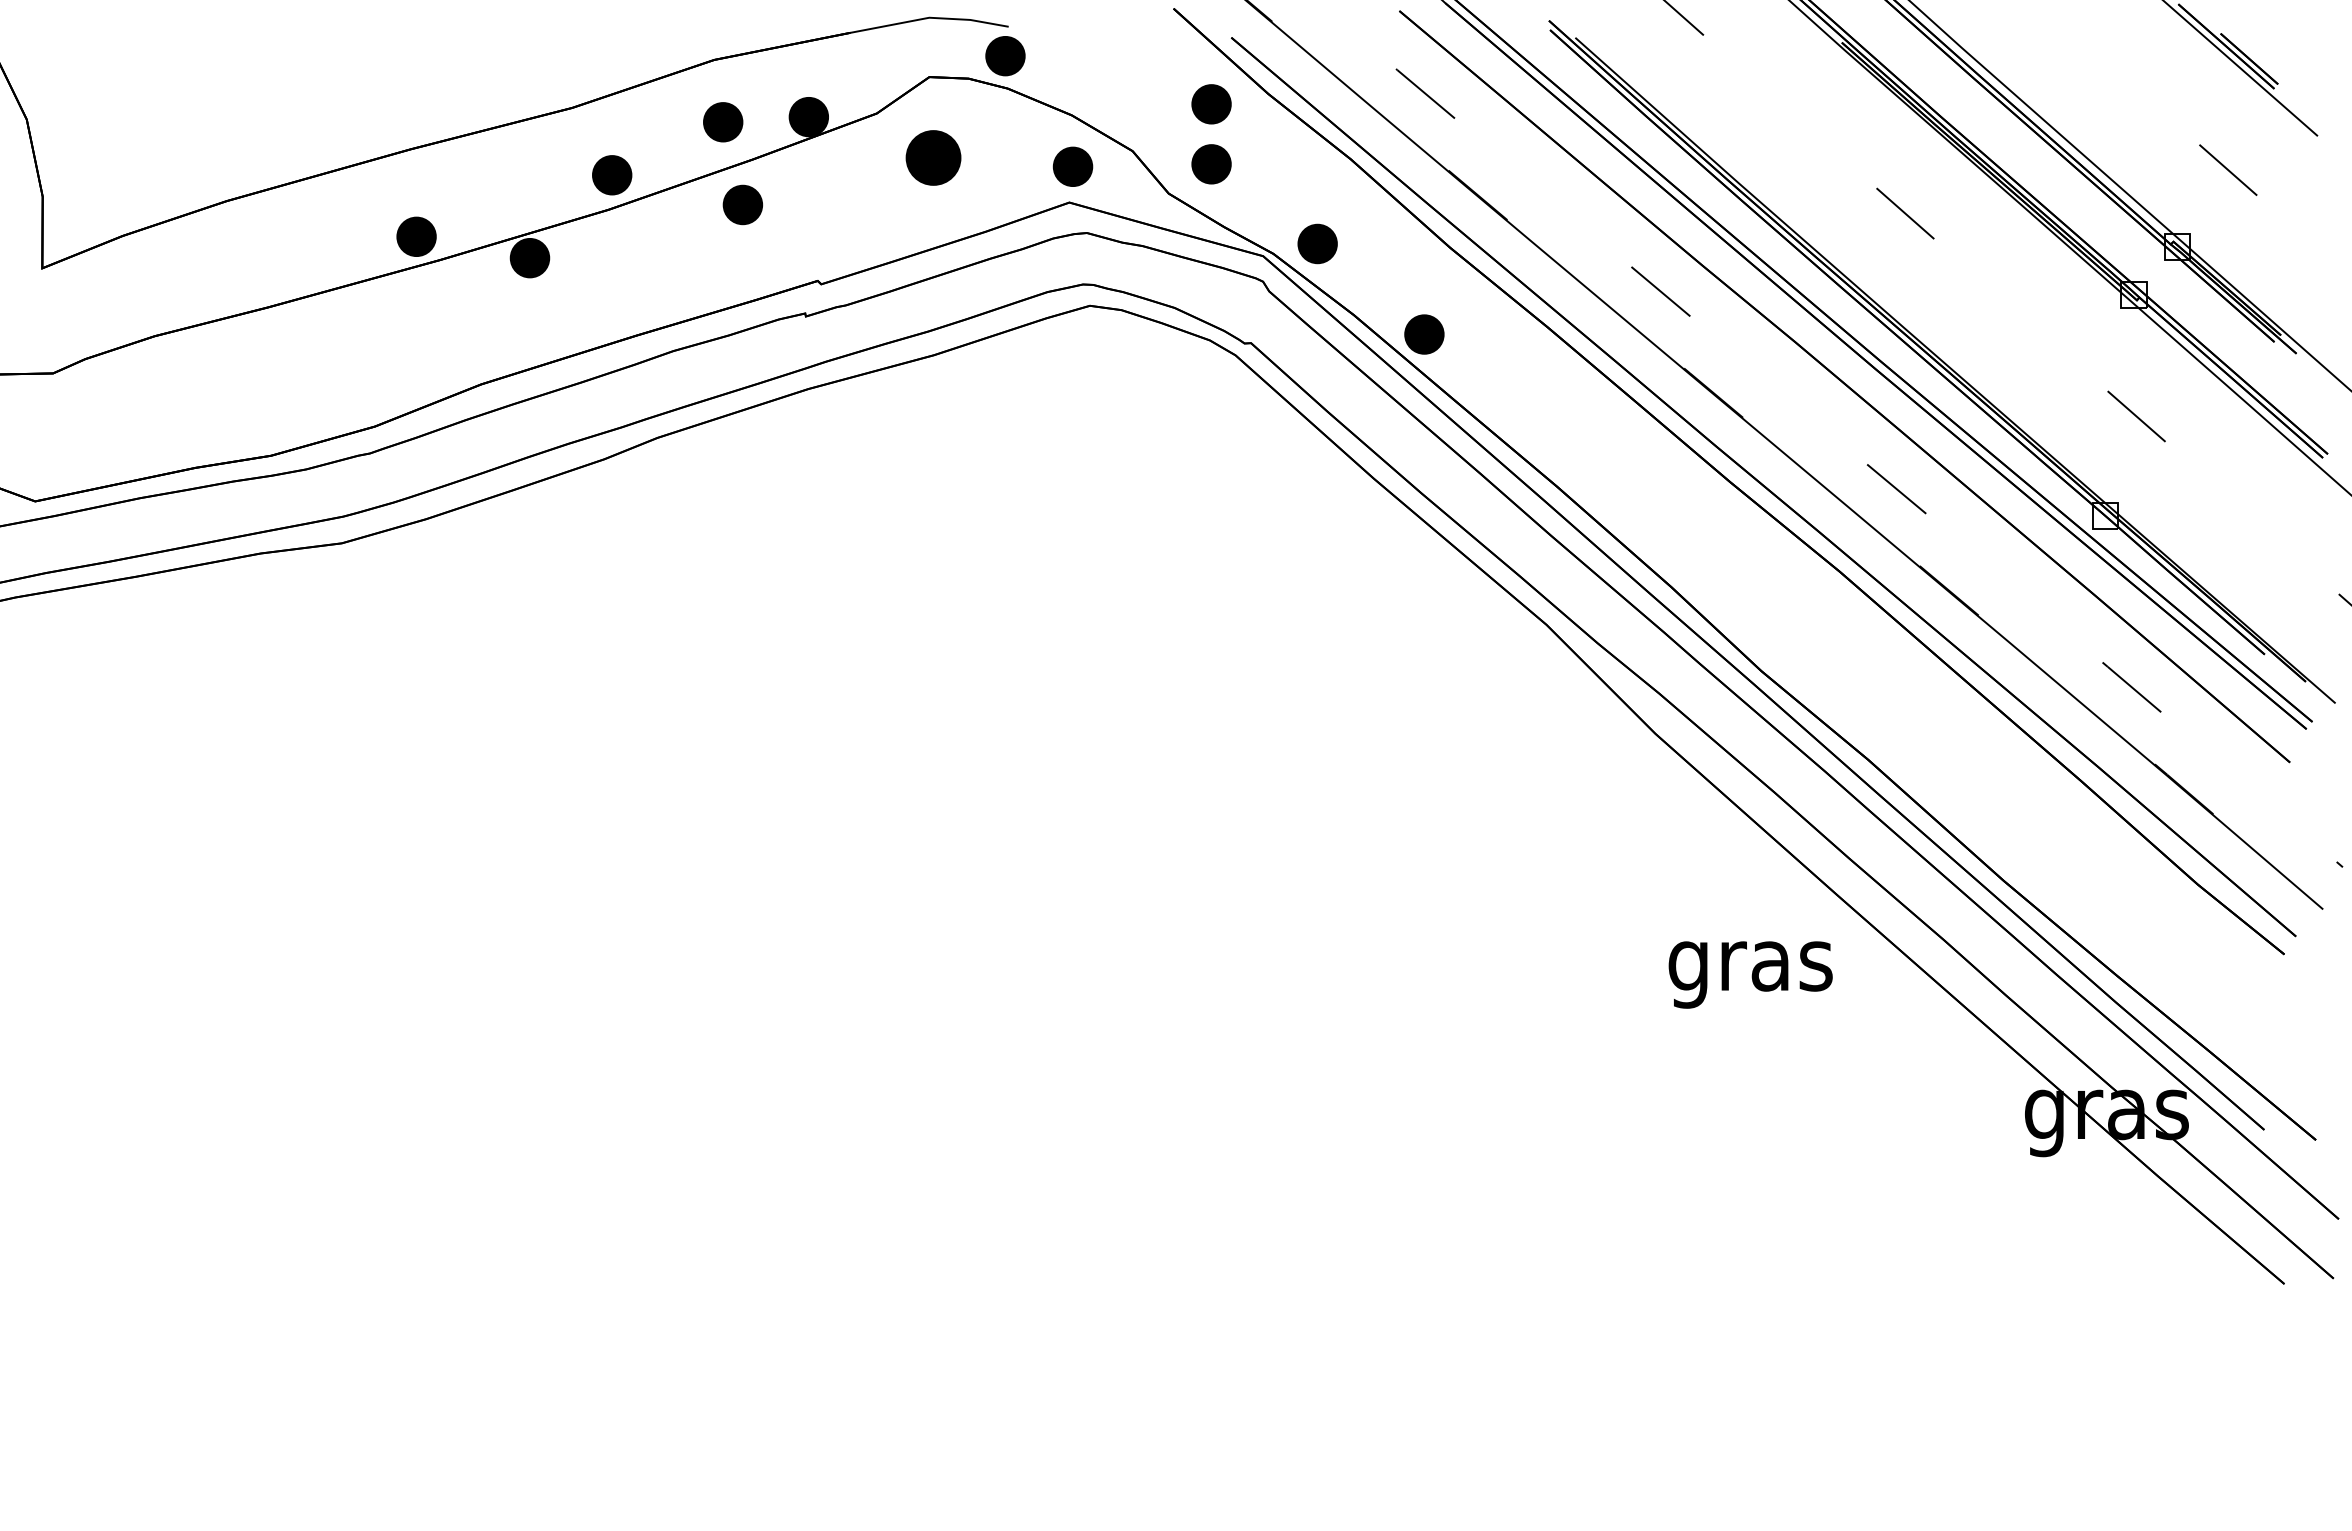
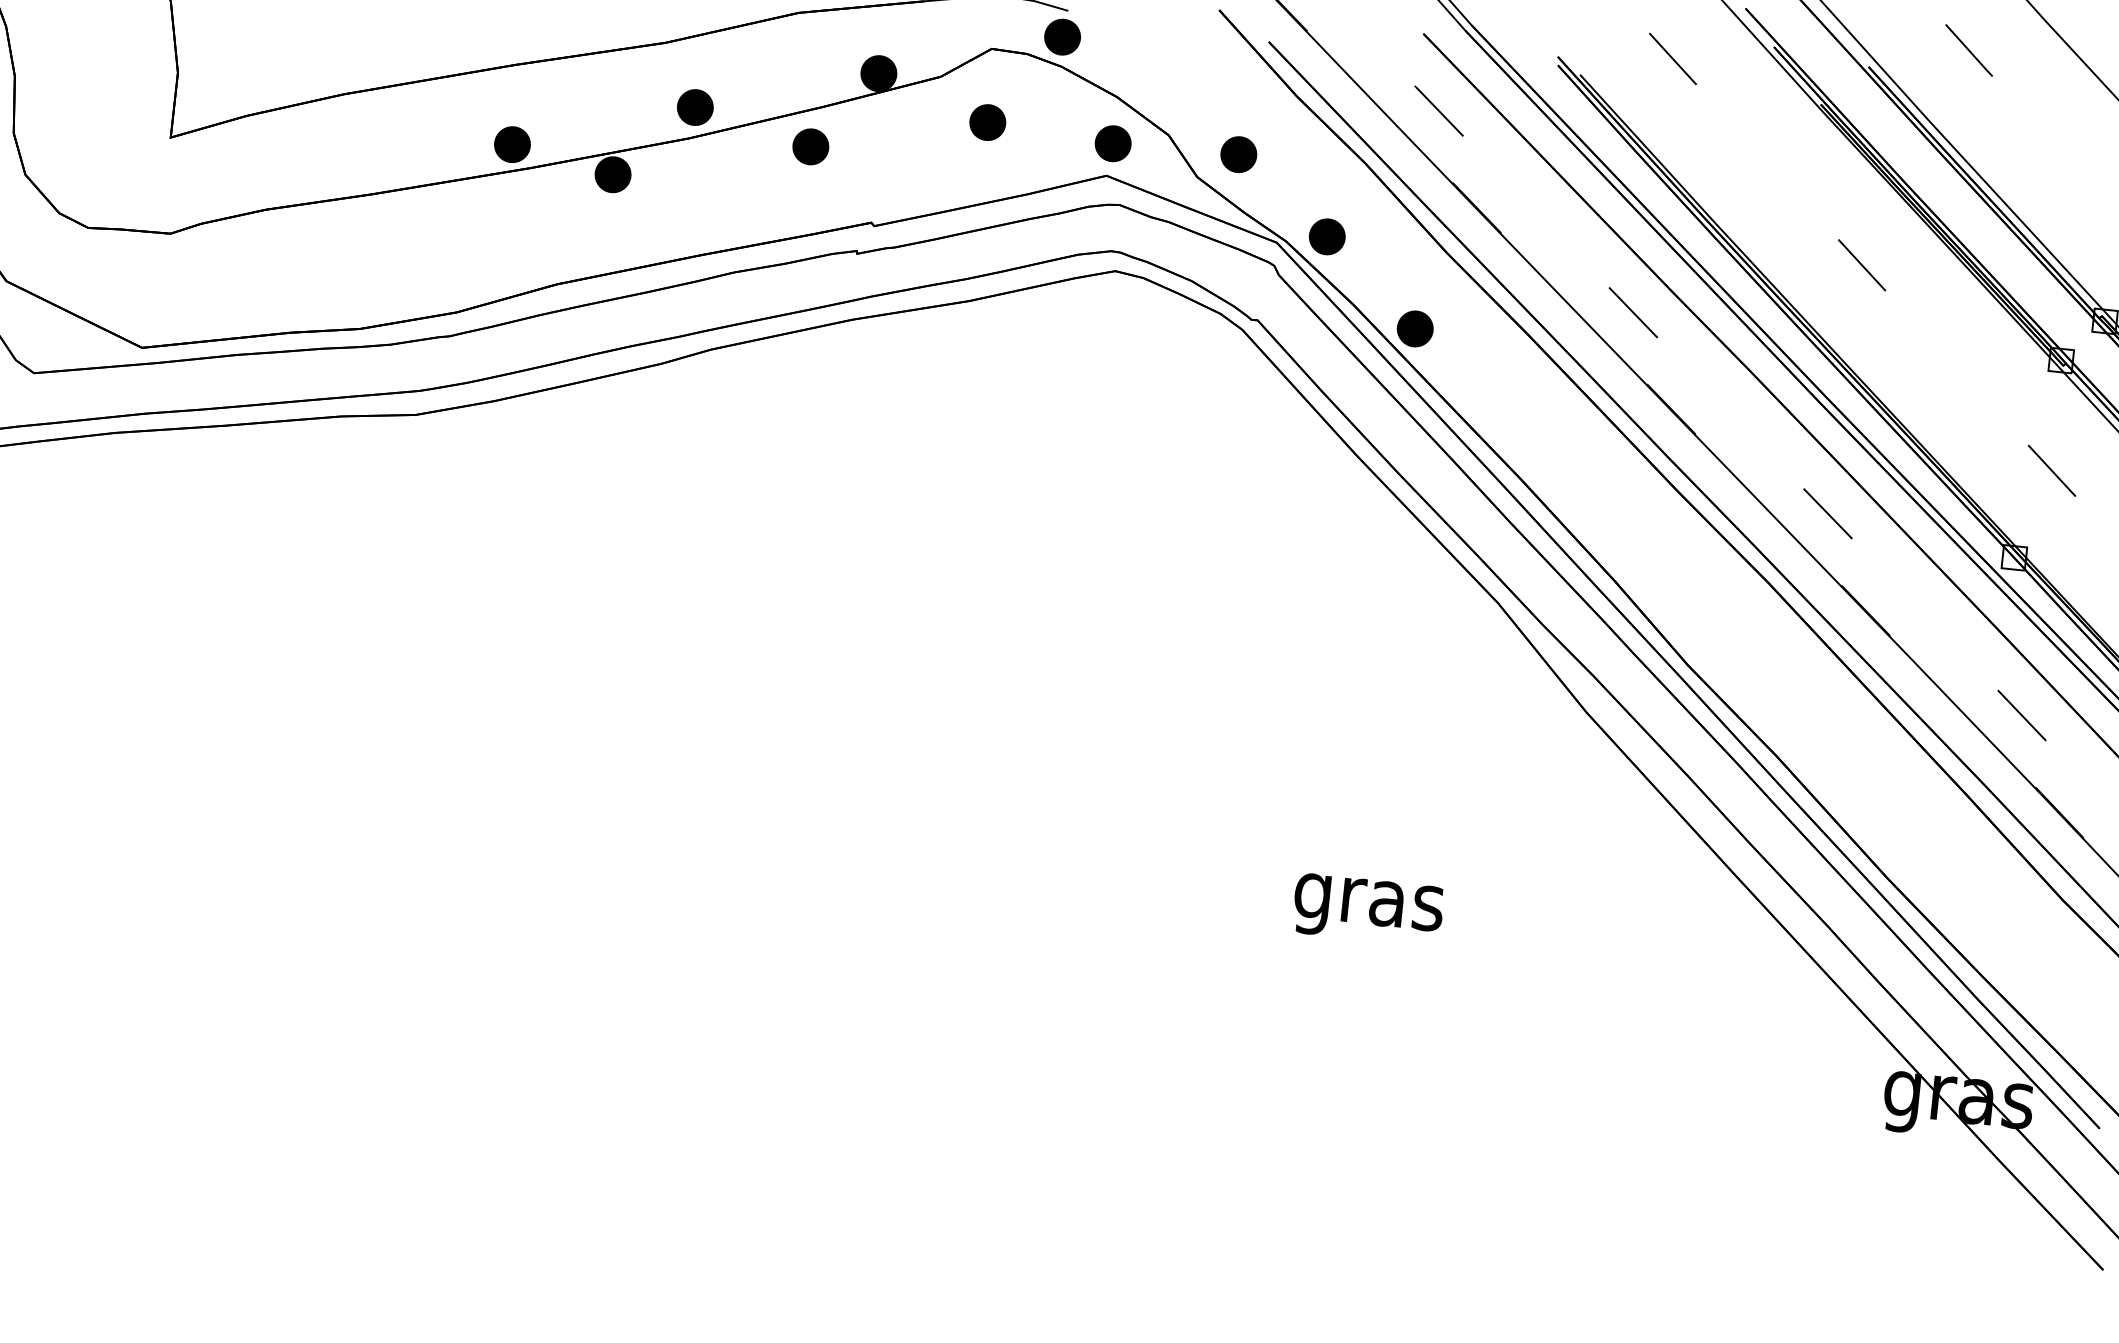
part: (1211, 104) -> (1244, 100), removed
part: (723, 122) -> (801, 70), removed
part: (933, 158) -> (987, 122), size x0.71
text: (1750, 974) -> (1368, 909), moved

